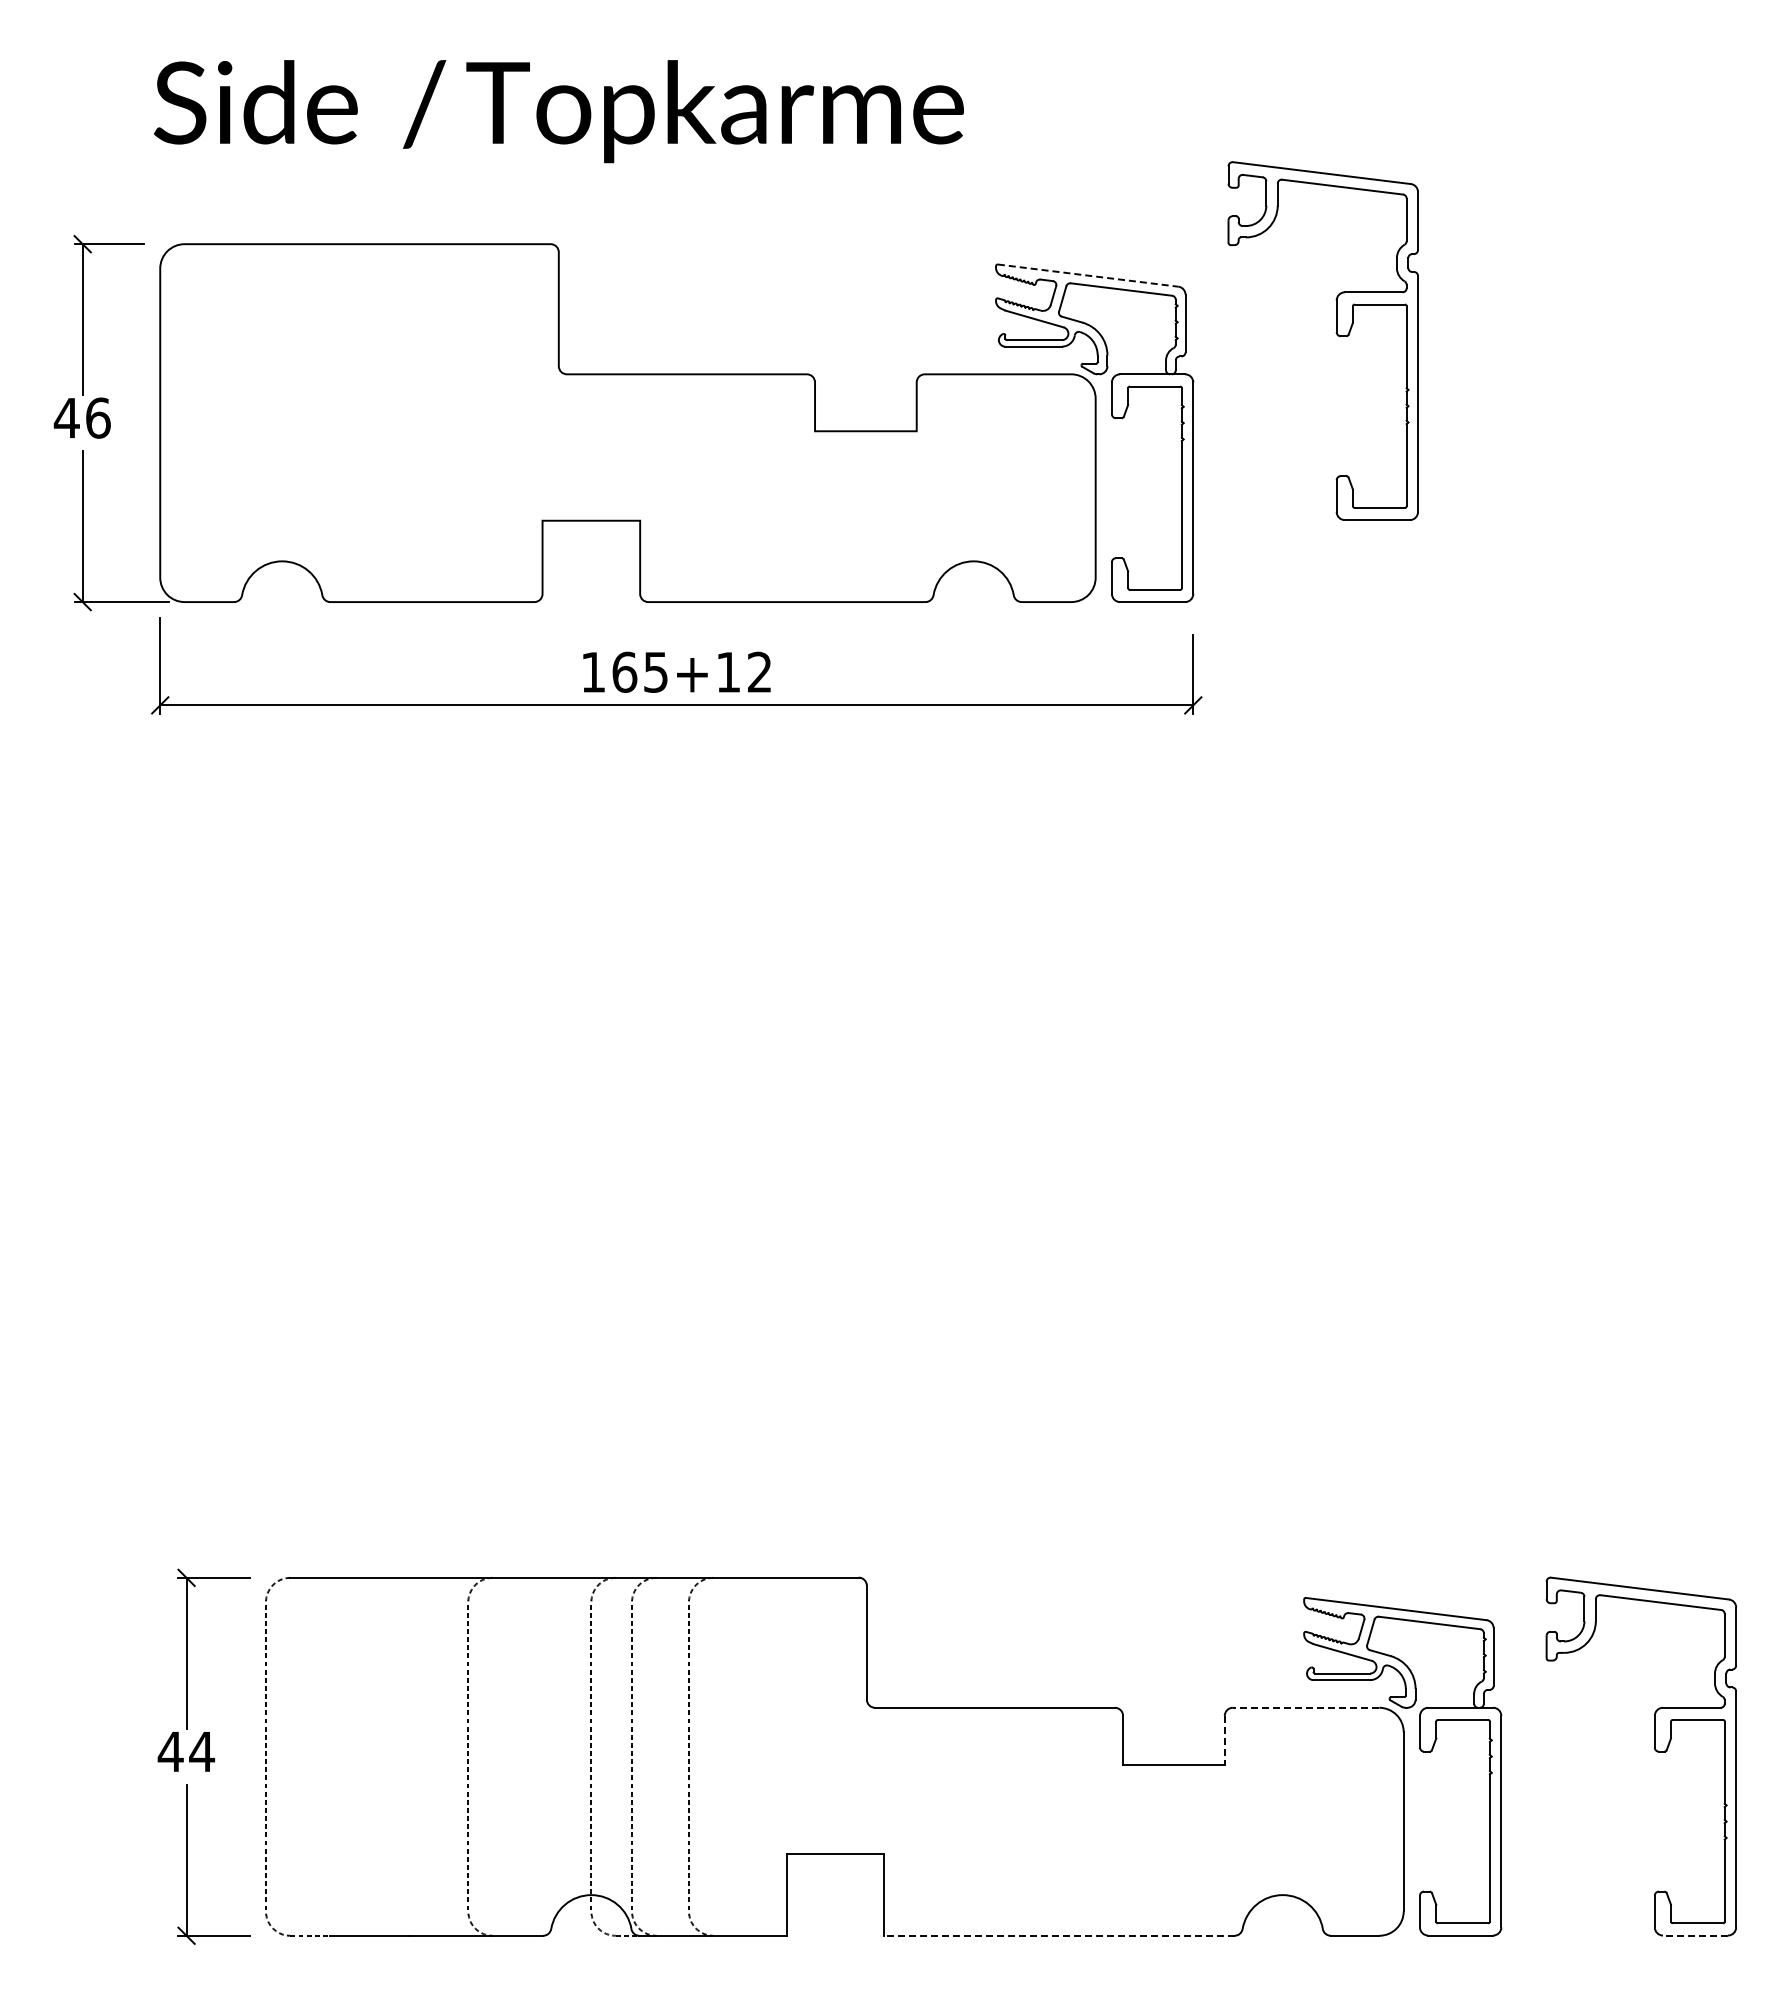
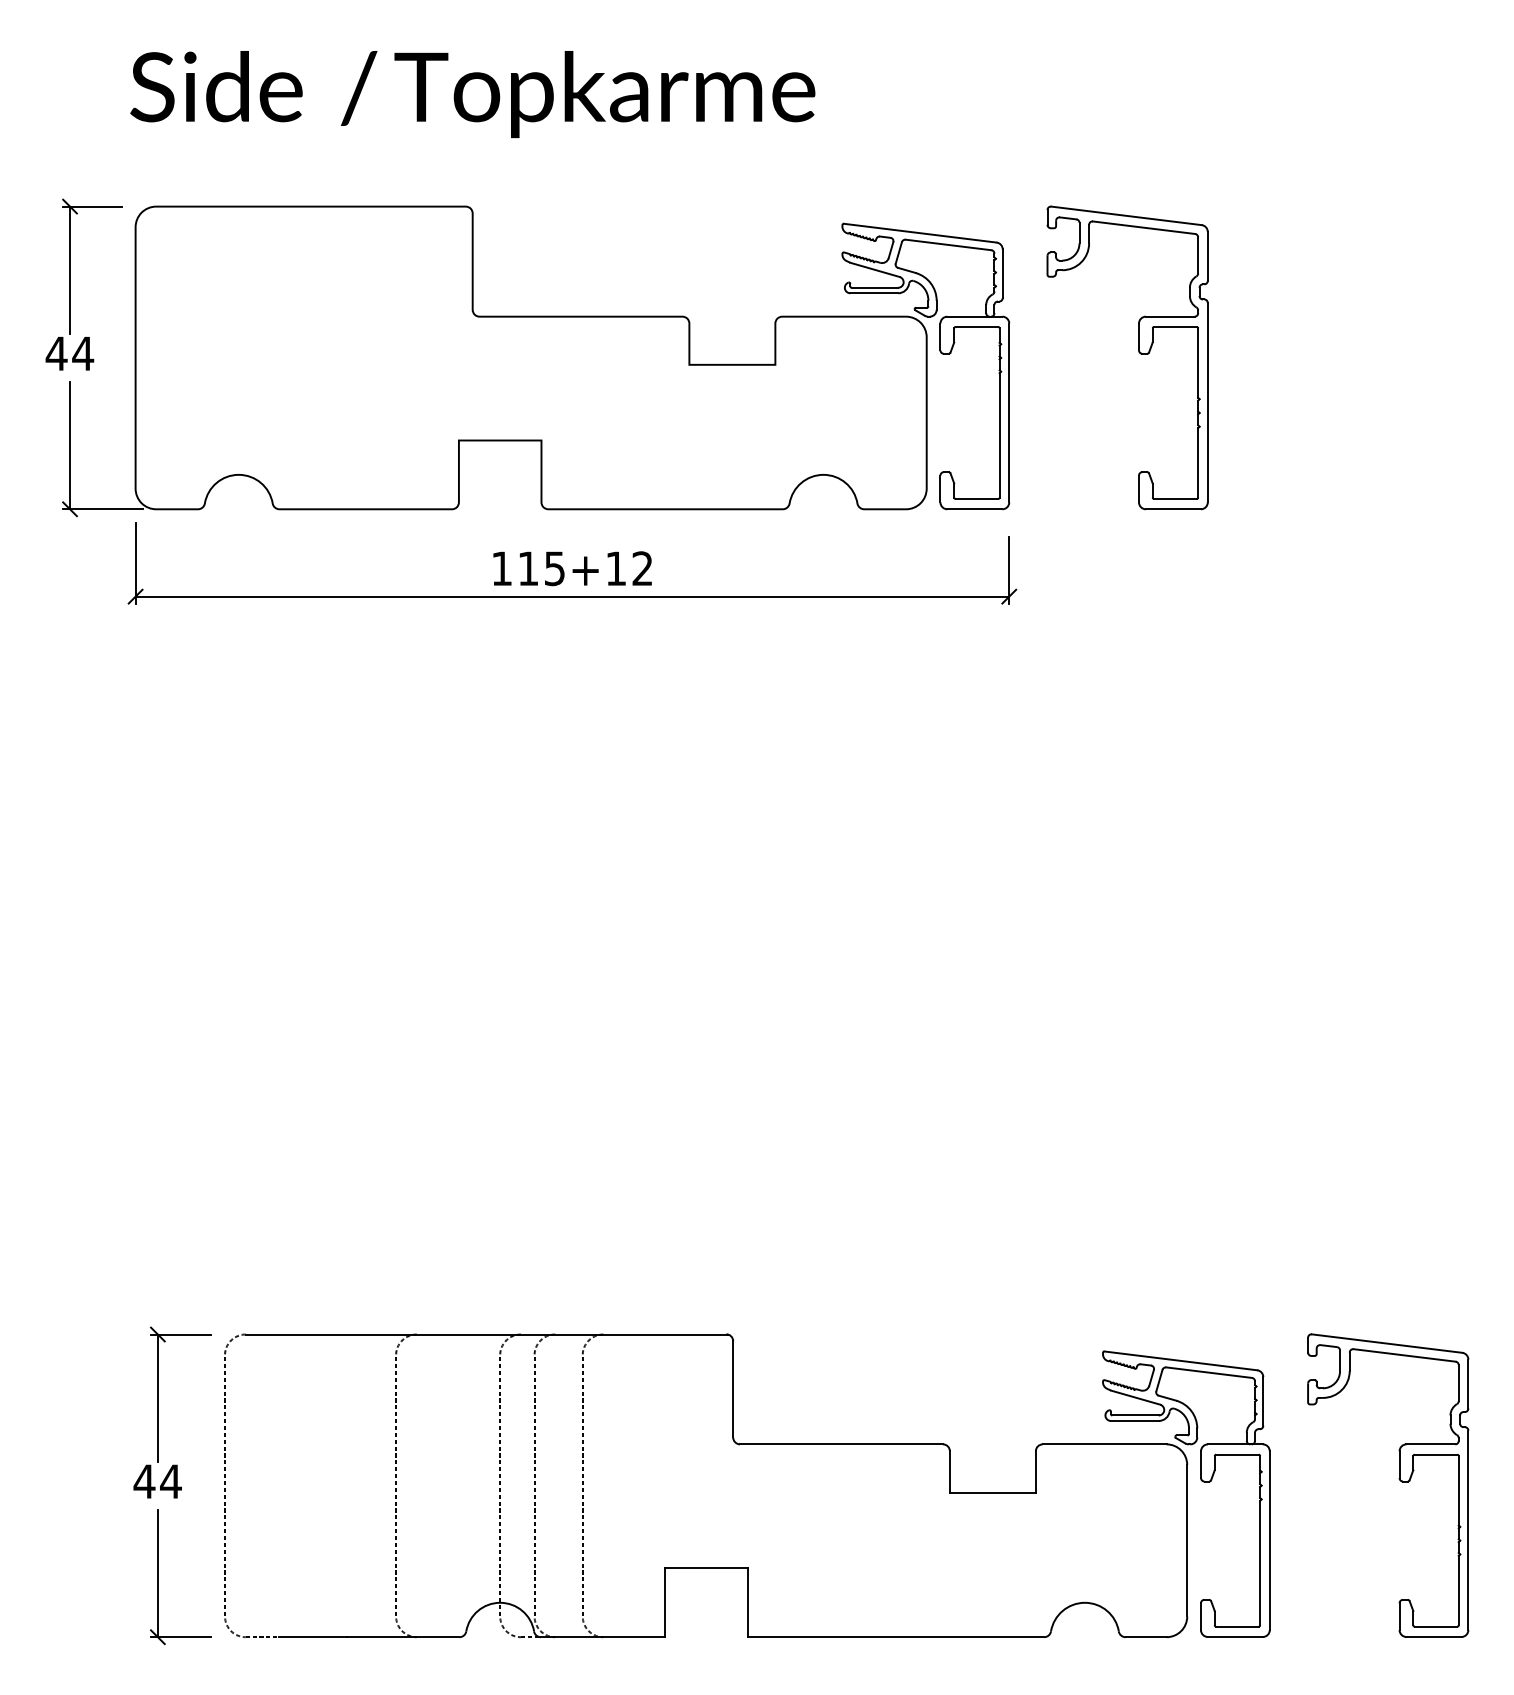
line: (1088, 275) -> (920, 233), dashed -> solid
part: (1336, 334) -> (1138, 352), moved
text: (98, 417) -> (83, 353), 46 -> 44
text: (624, 671) -> (528, 567), 165+12 -> 115+12
line: (1305, 1707) -> (1104, 1444), dashed -> solid
line: (1224, 1740) -> (1035, 1472), dashed -> solid
line: (1058, 1935) -> (895, 1636), dashed -> solid
line: (1695, 1935) -> (1433, 1636), dashed -> solid

